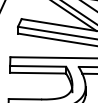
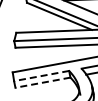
line: (38, 66) -> (42, 76), solid -> dashed
line: (38, 73) -> (43, 82), solid -> dashed

